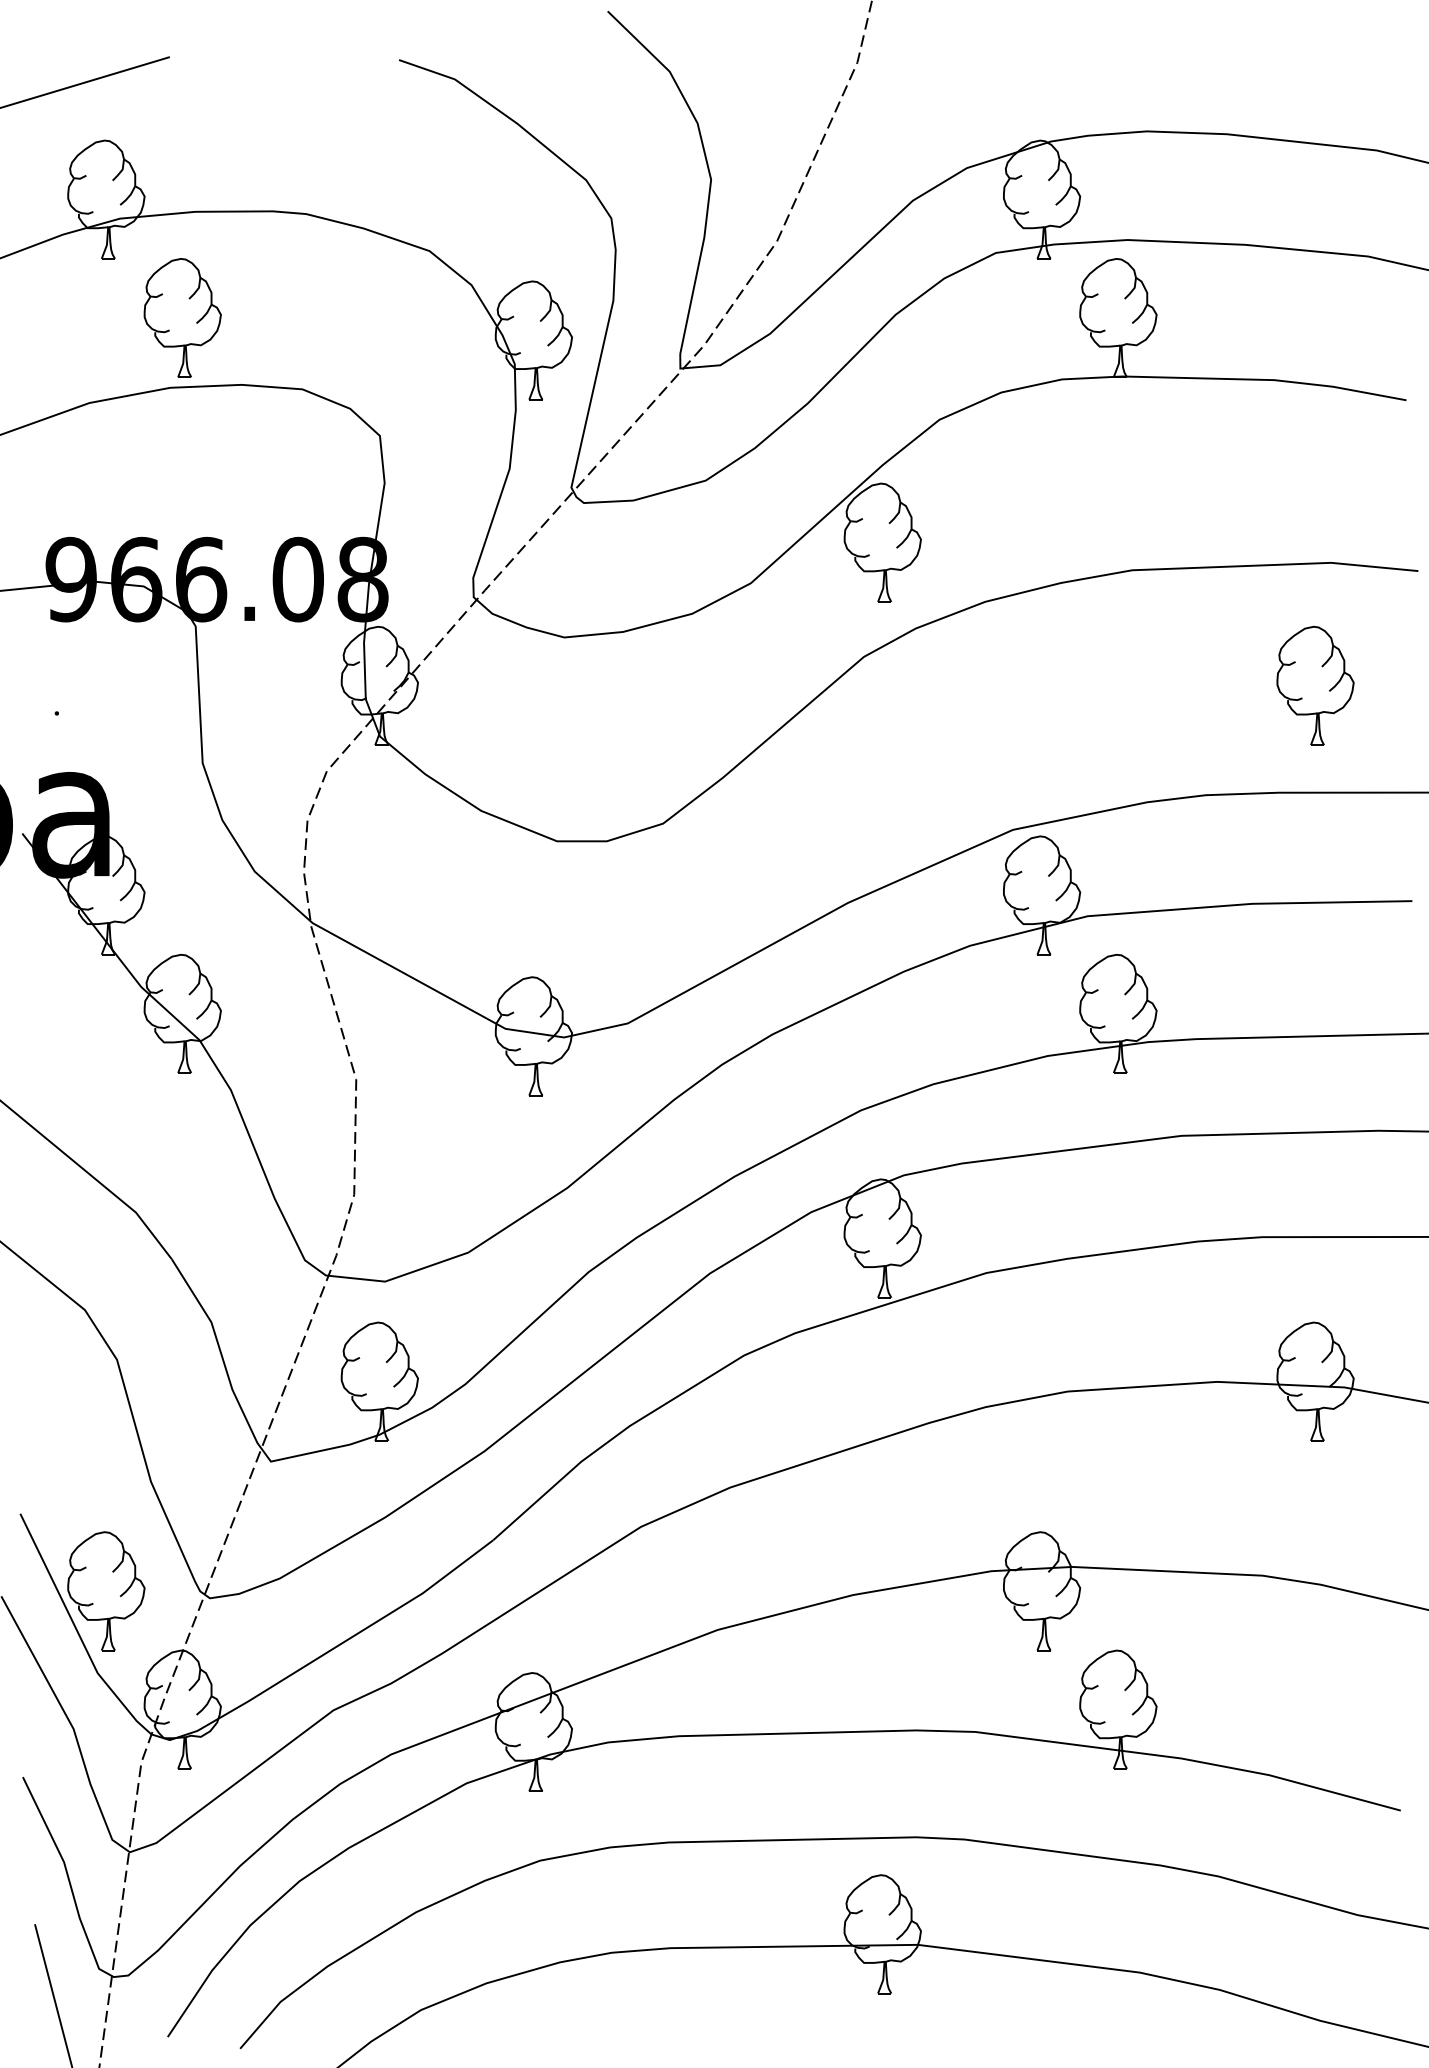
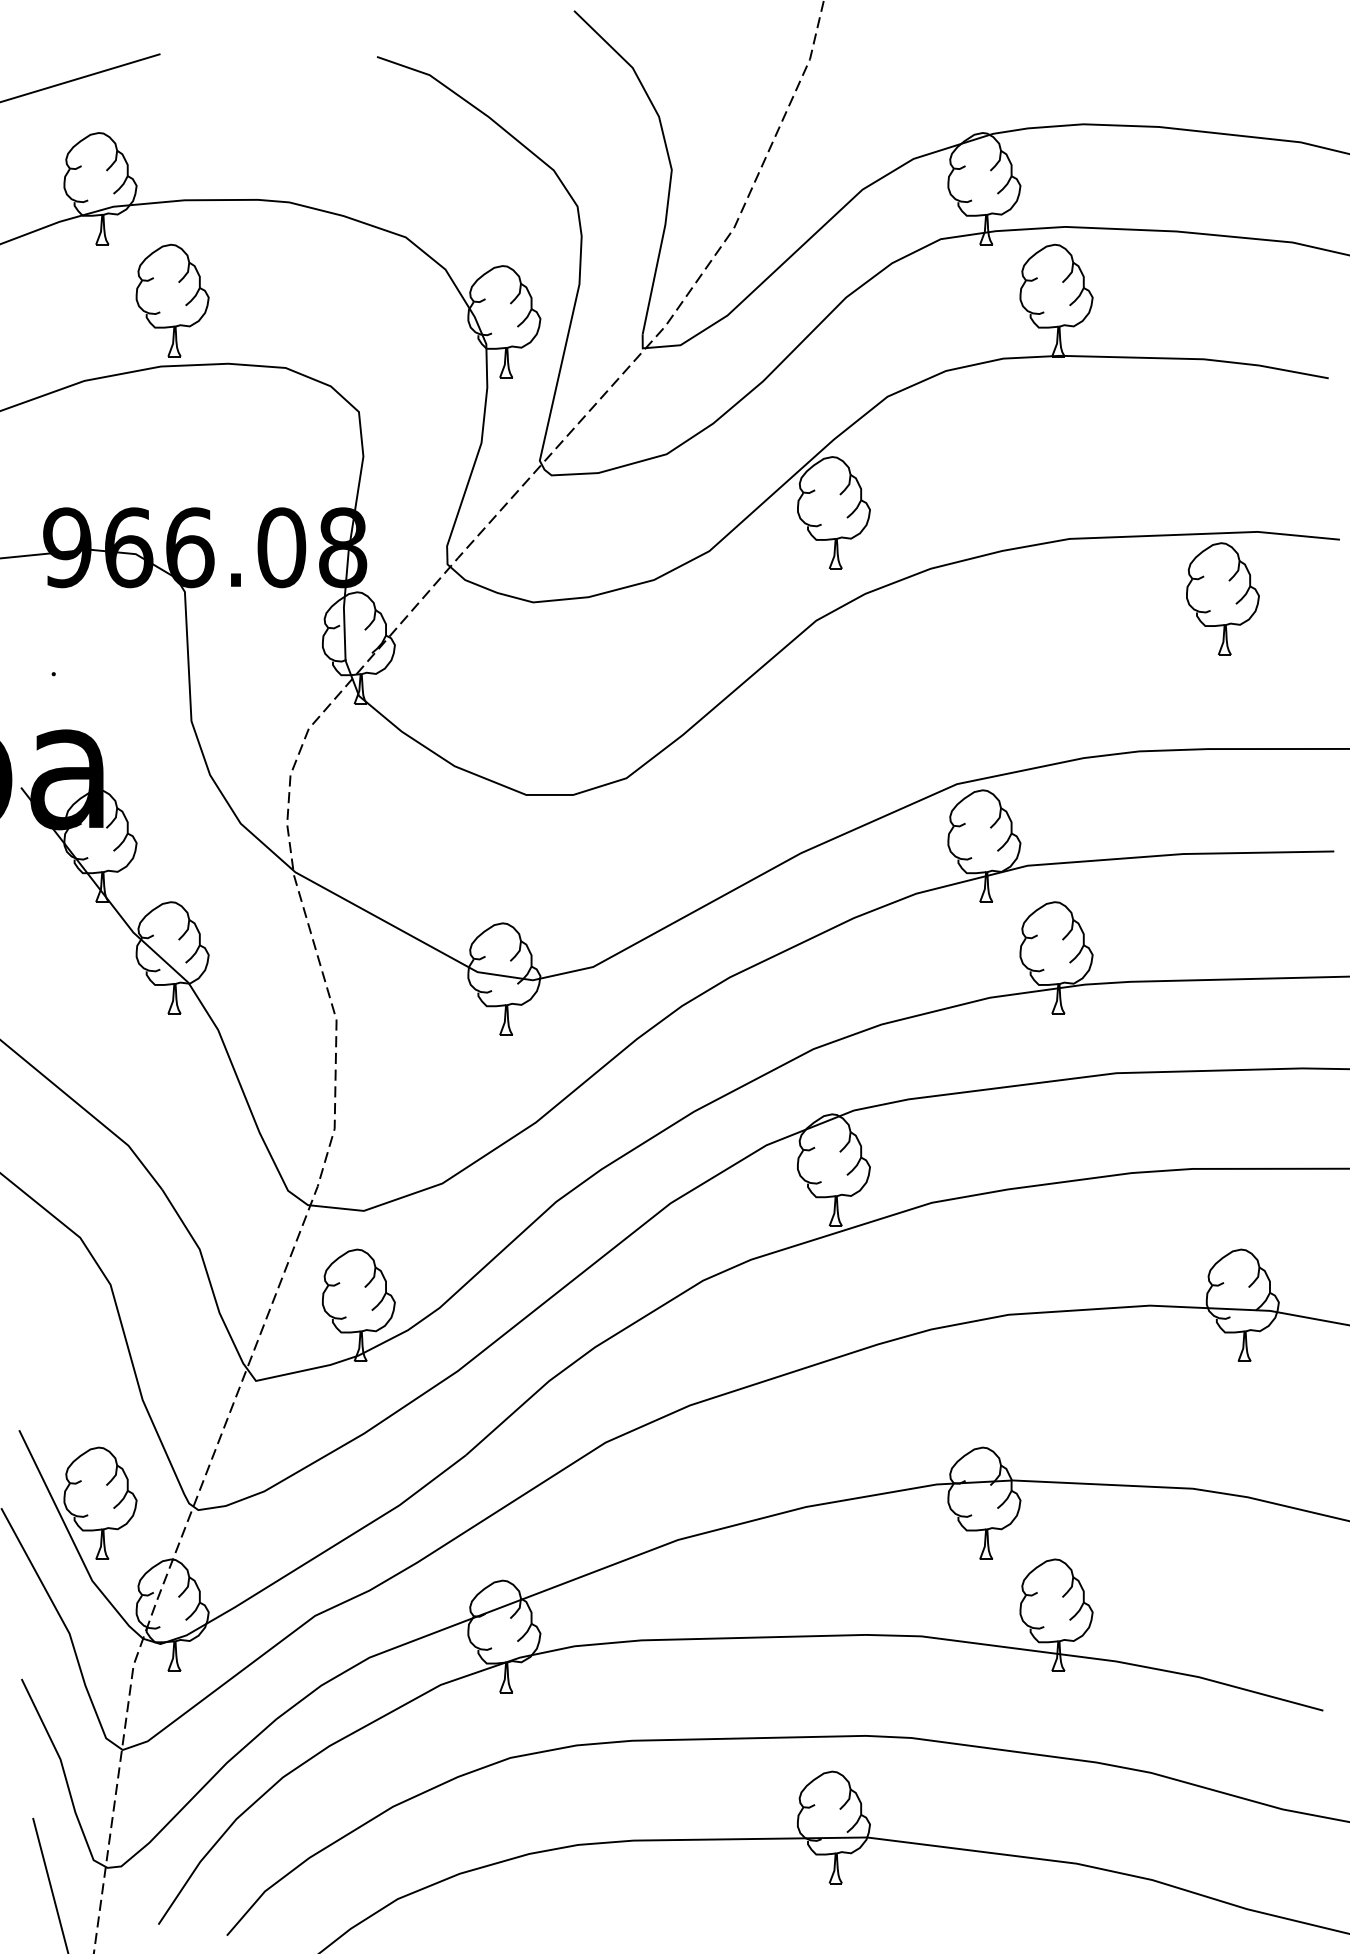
part: (1315, 685) -> (1222, 598), moved

